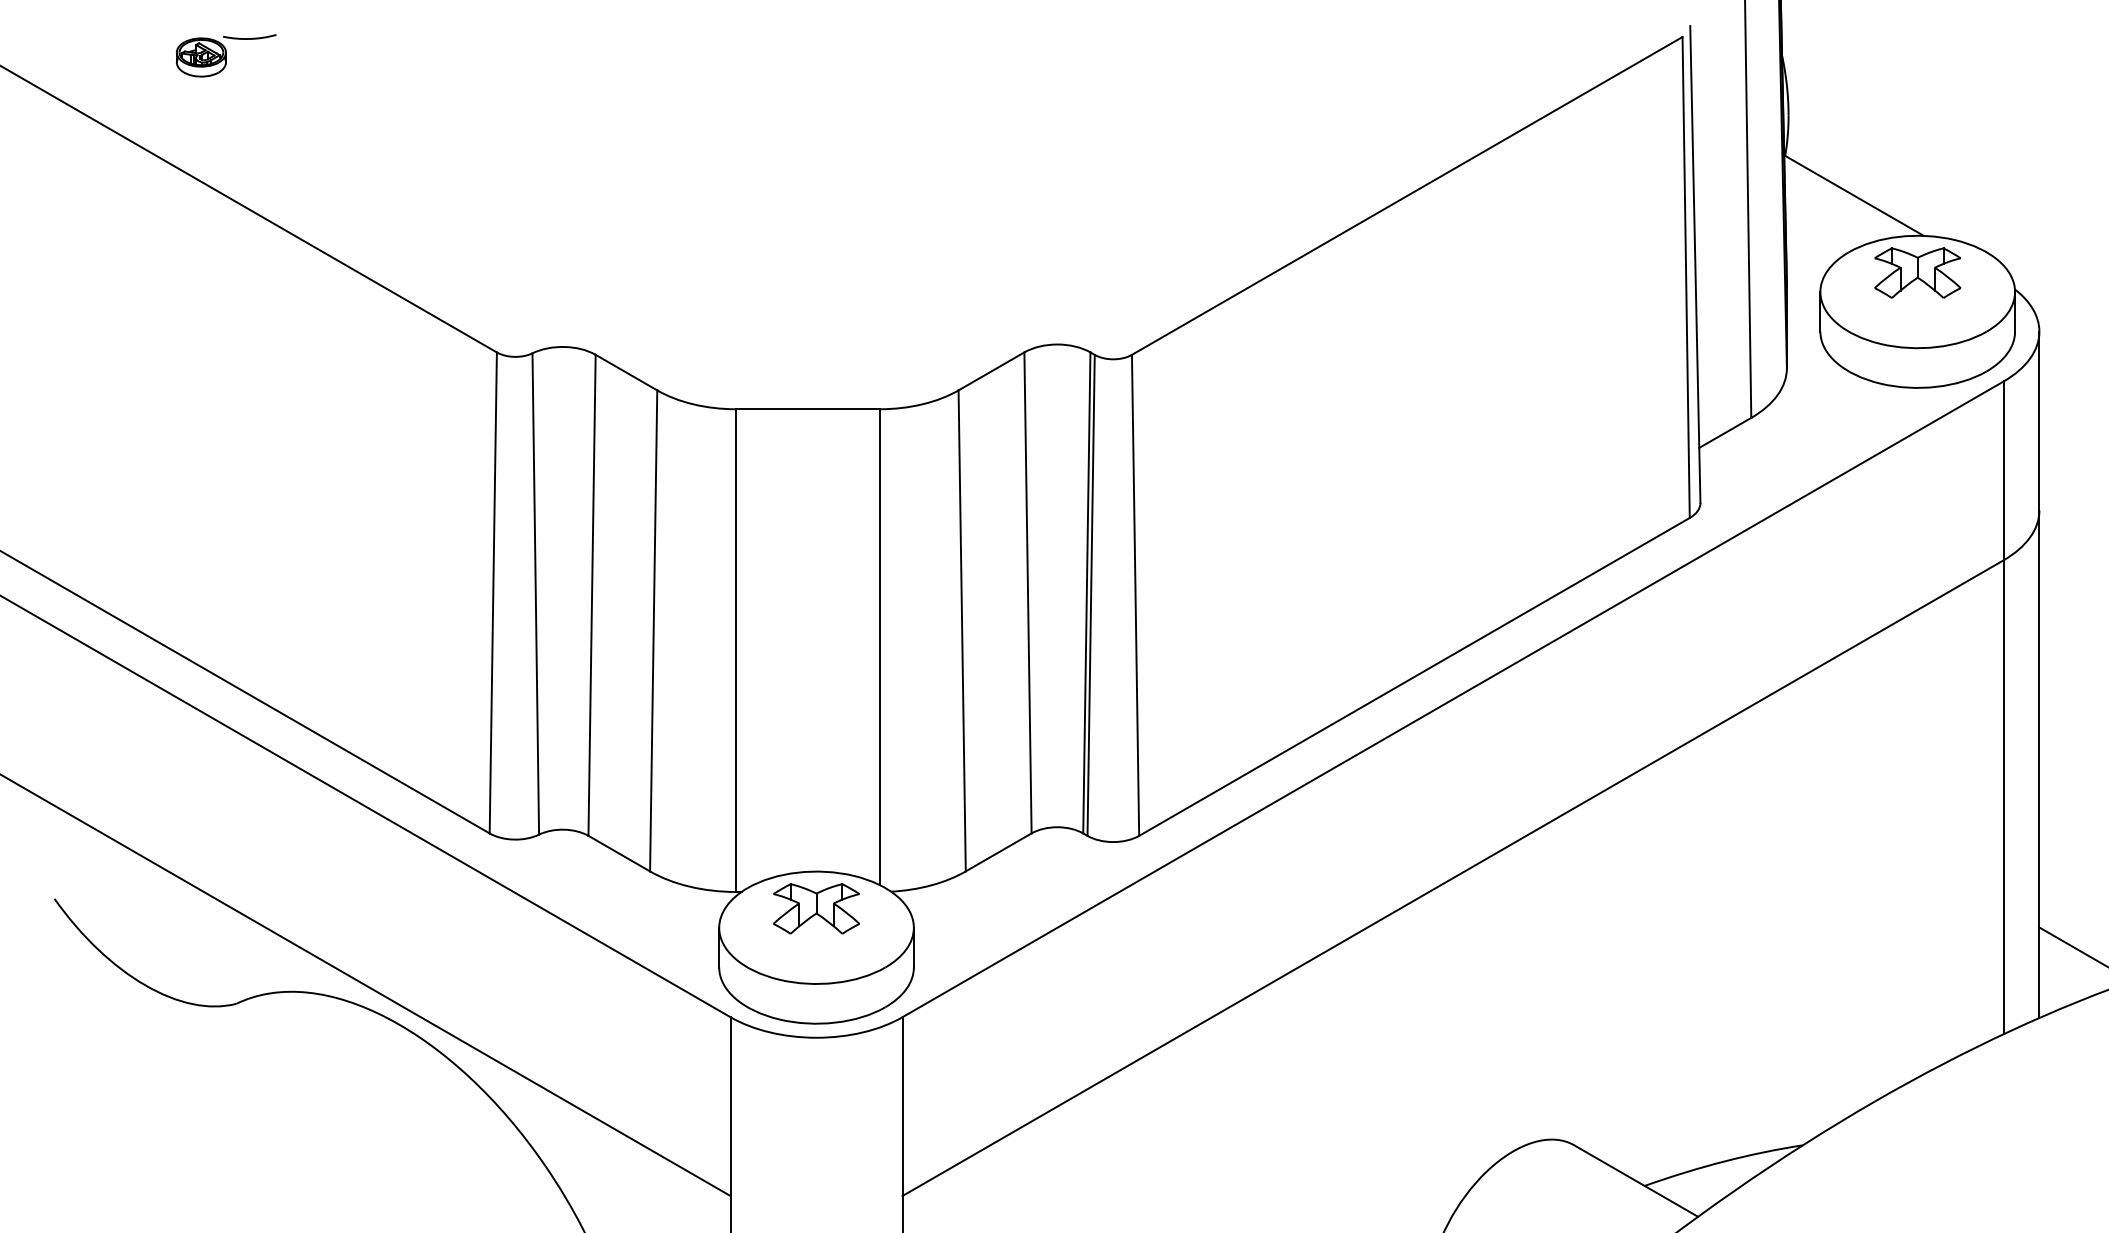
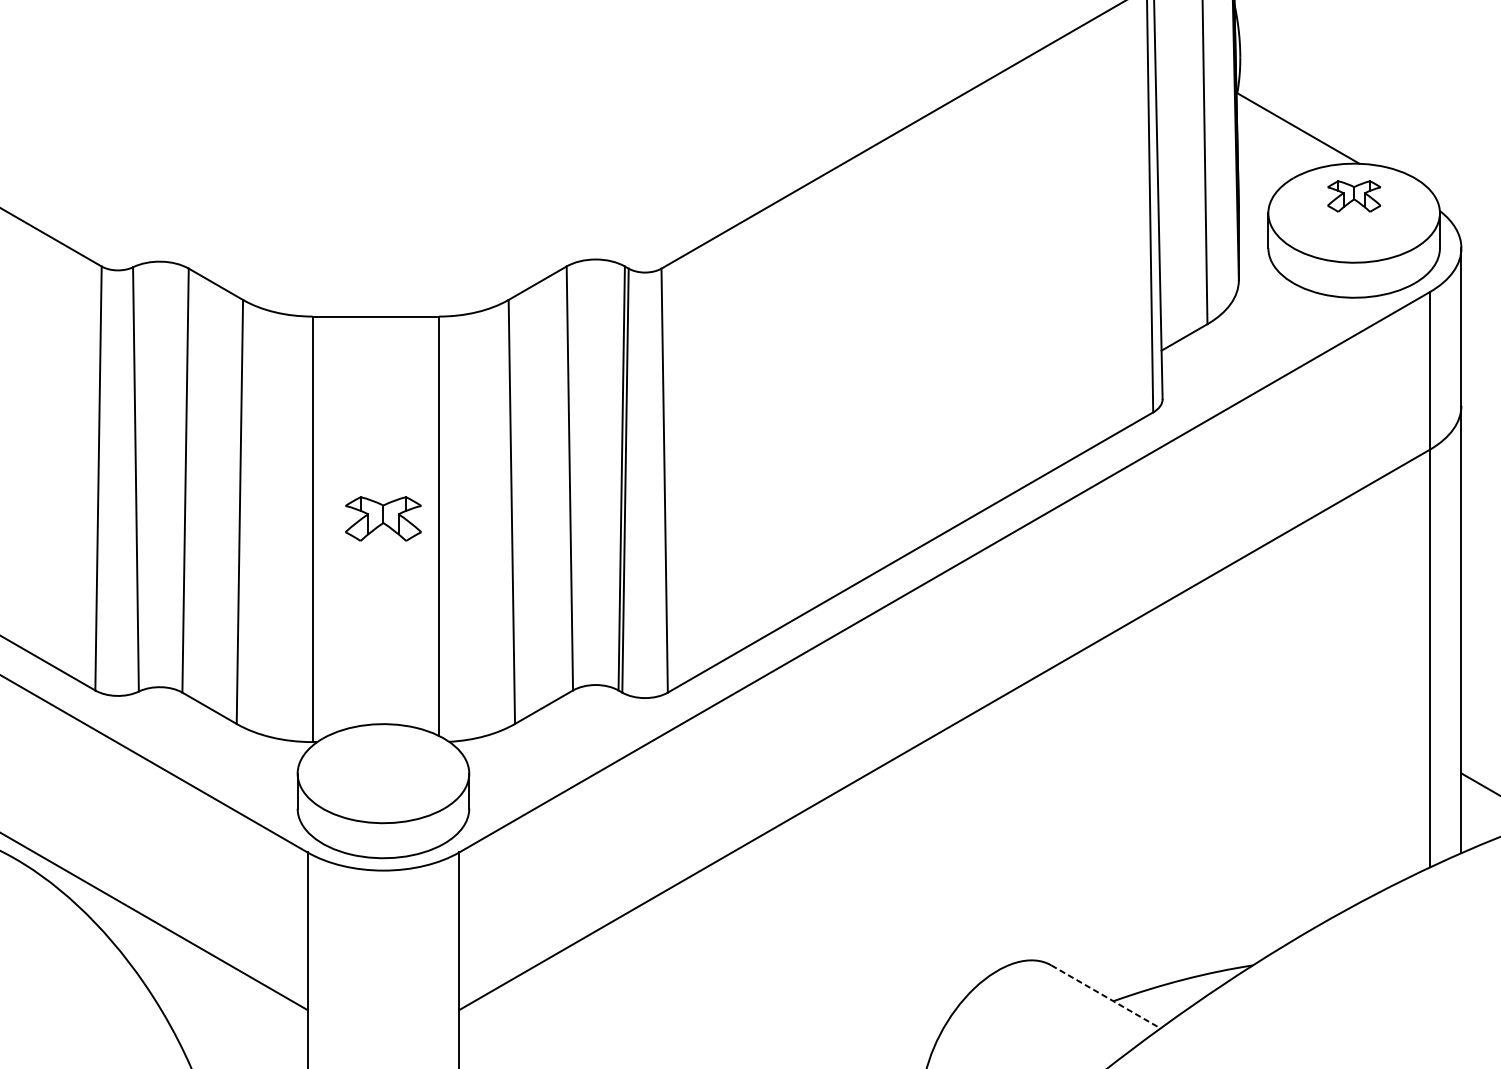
part: (1917, 272) -> (1353, 196), size x0.7
part: (816, 908) -> (383, 518), moved
line: (1636, 1181) -> (1106, 997), solid -> dashed

